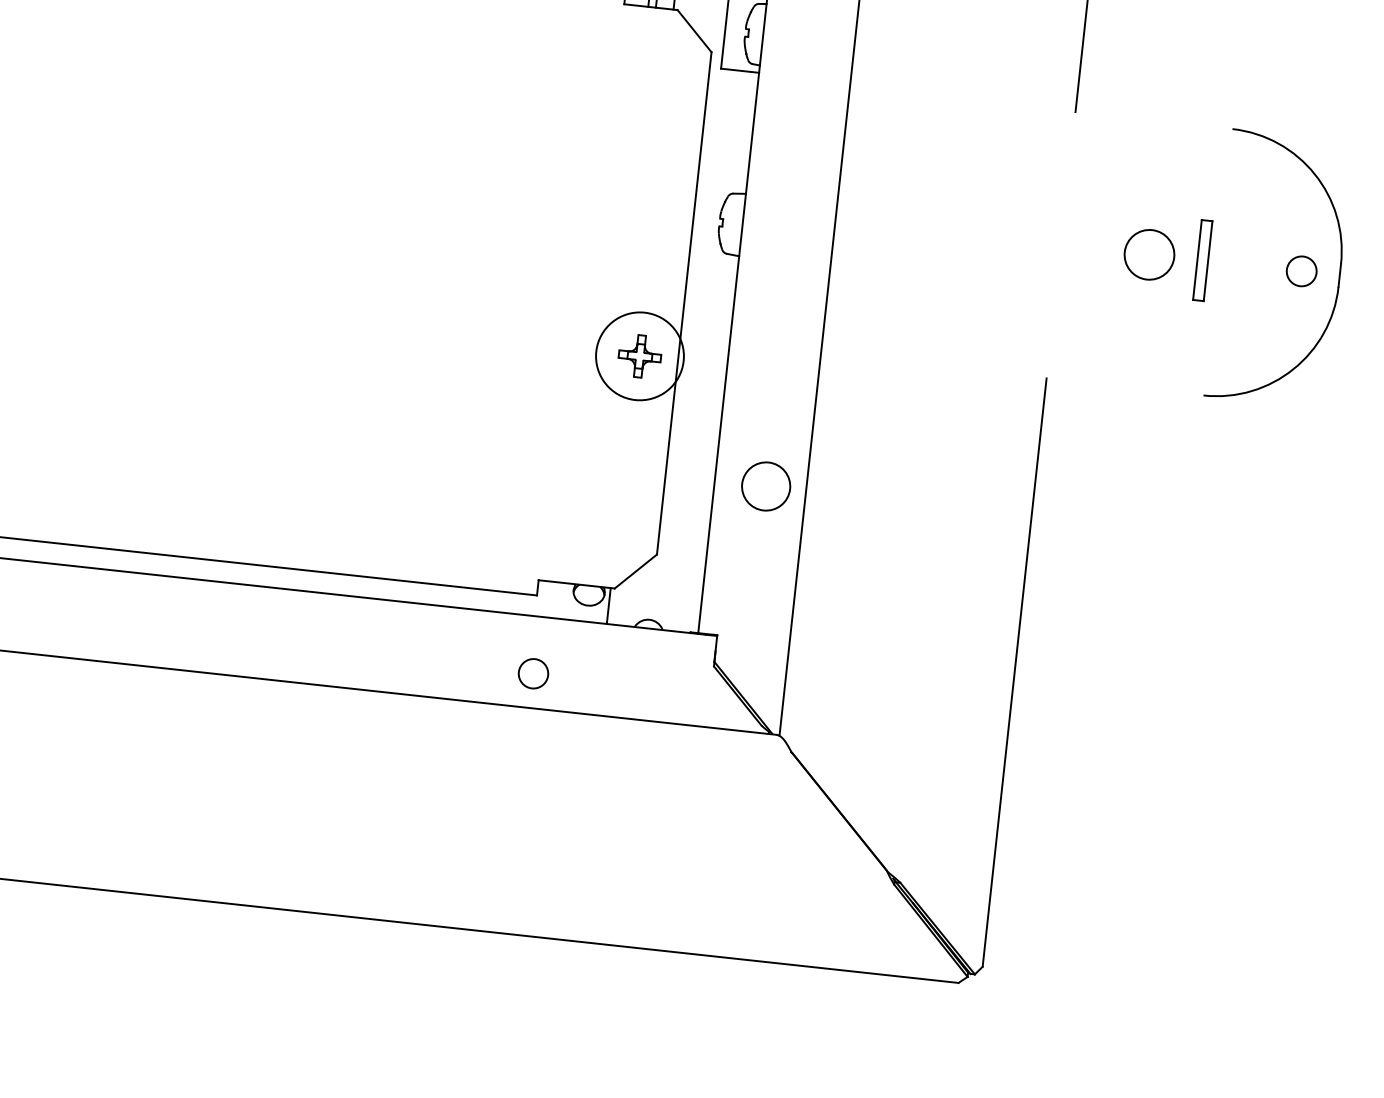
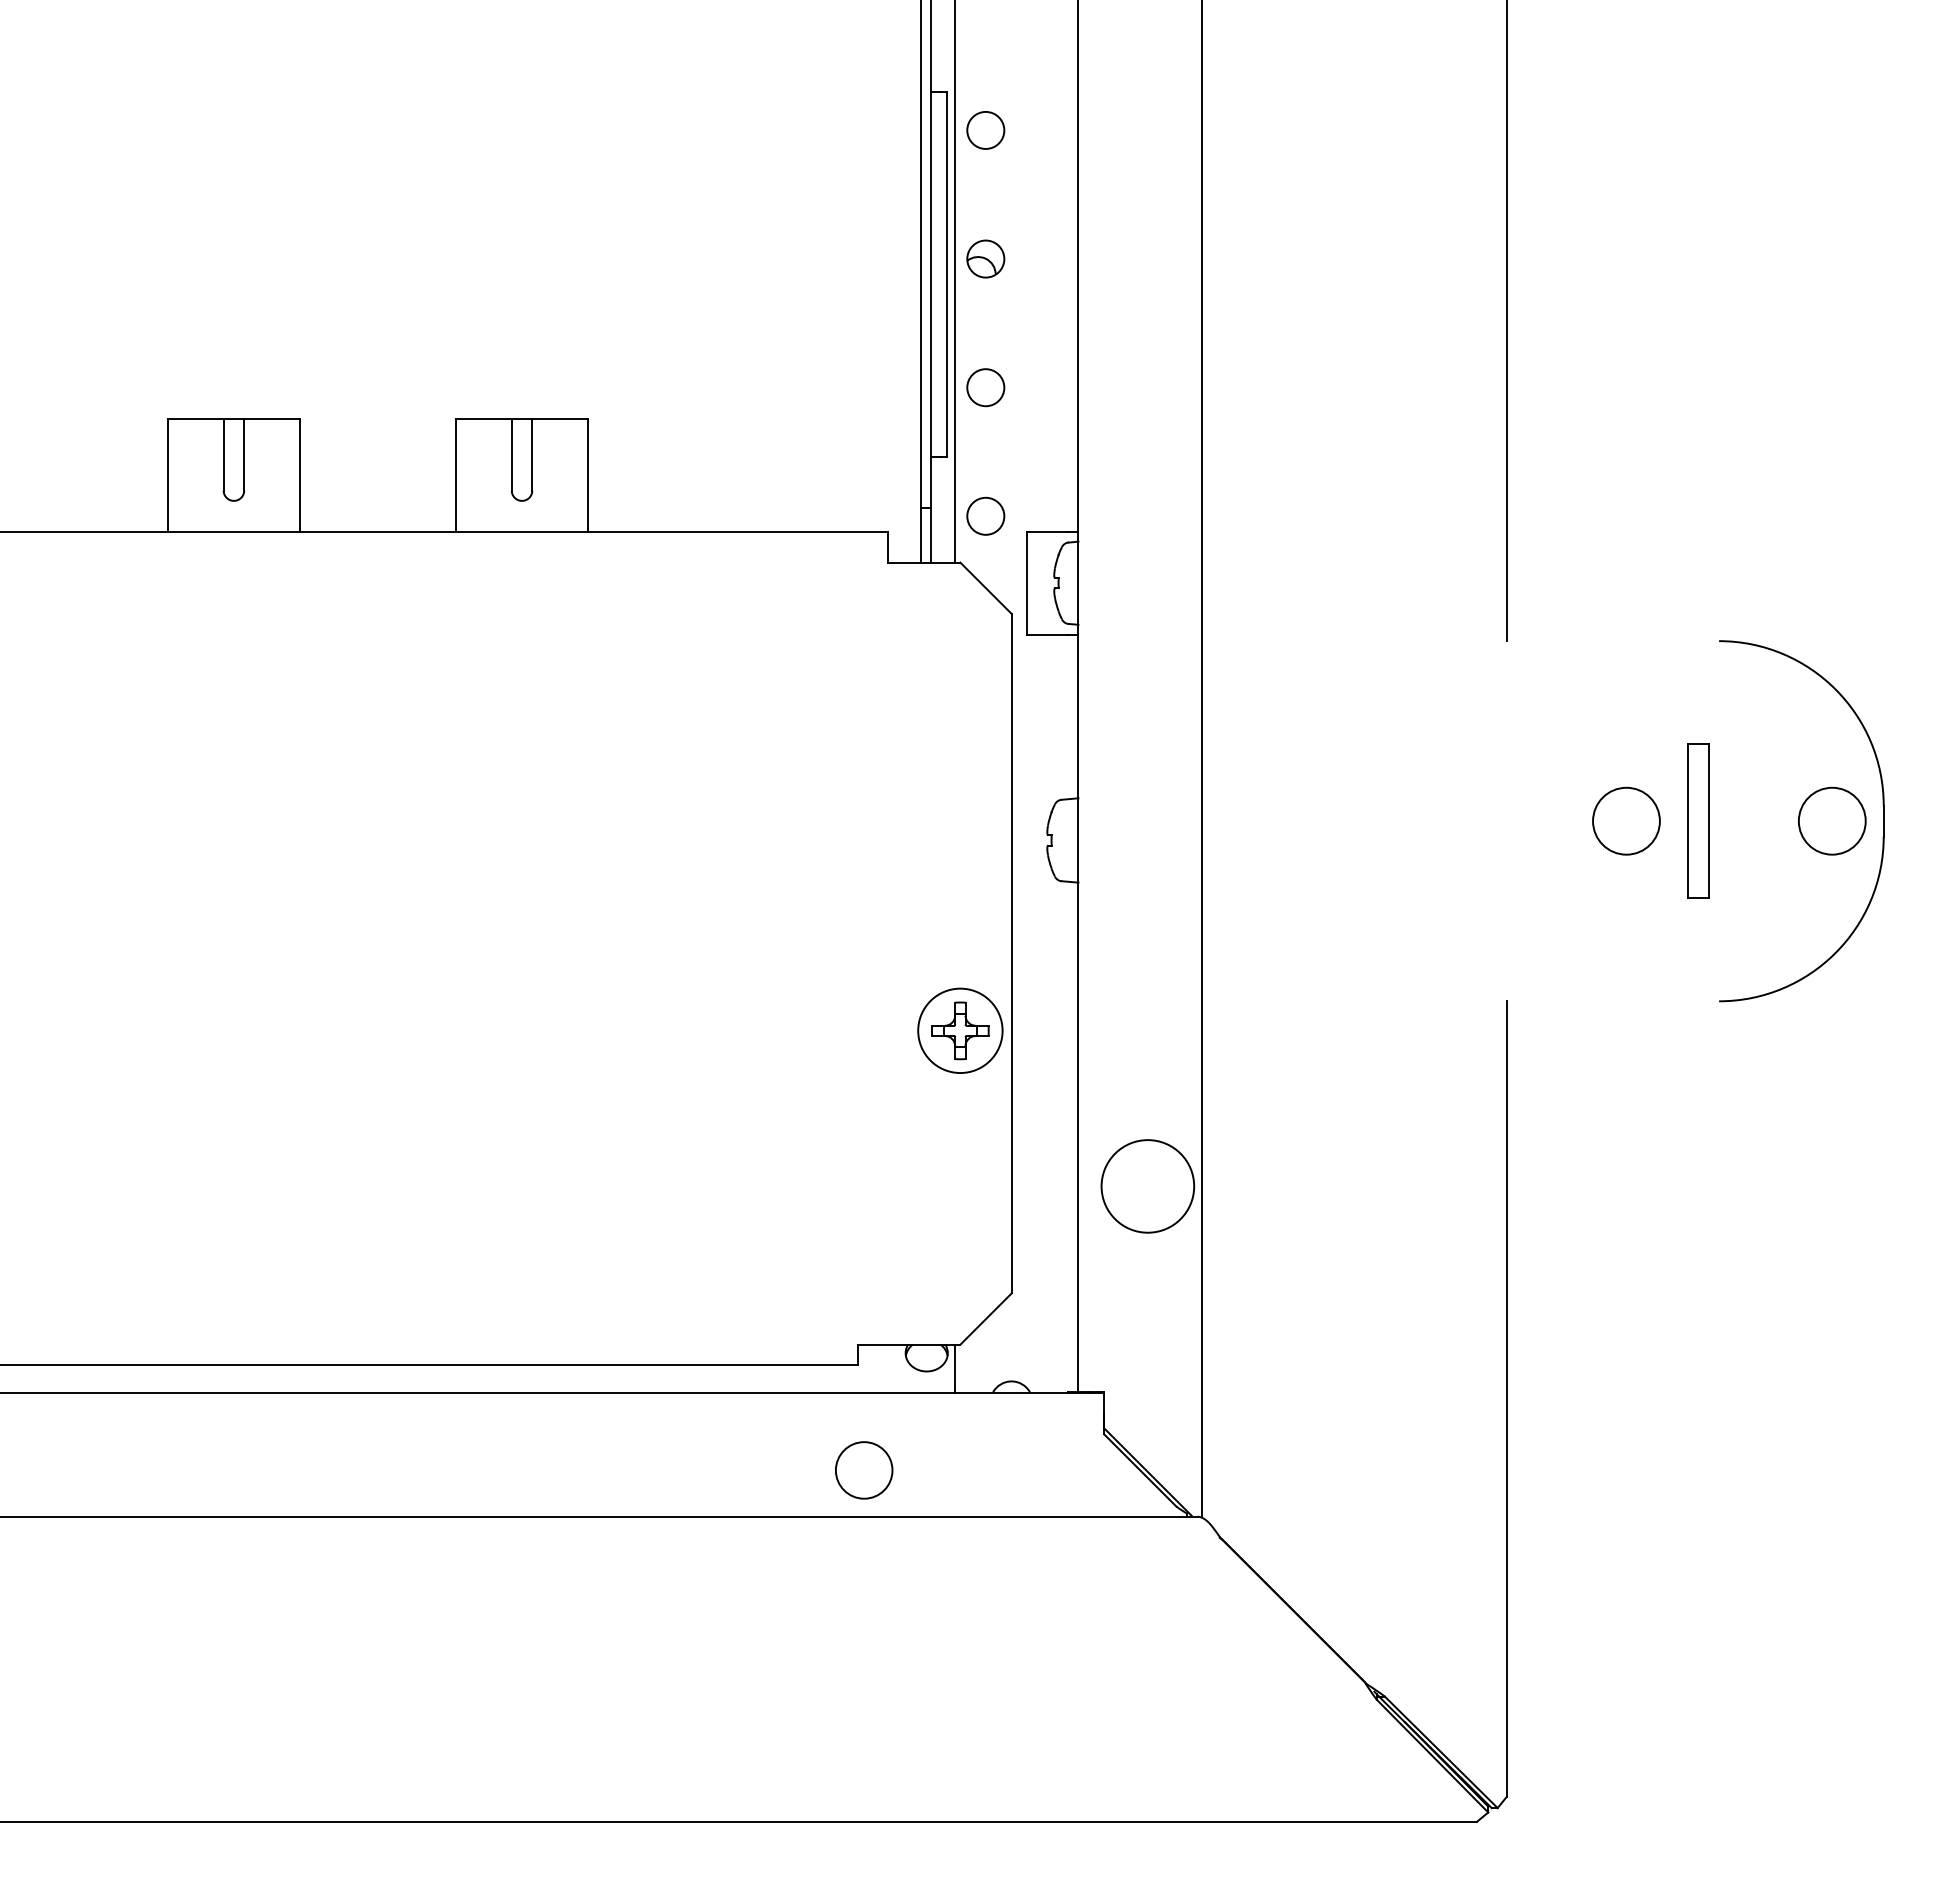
part: (1202, 260) -> (1698, 820), size x1.43
circle: (1301, 270) -> (1831, 820), size x1.67
circle: (640, 356) -> (960, 1030), size x0.71
circle: (765, 486) -> (1147, 1186), size x1.43
circle: (532, 673) -> (863, 1470), size x1.43

